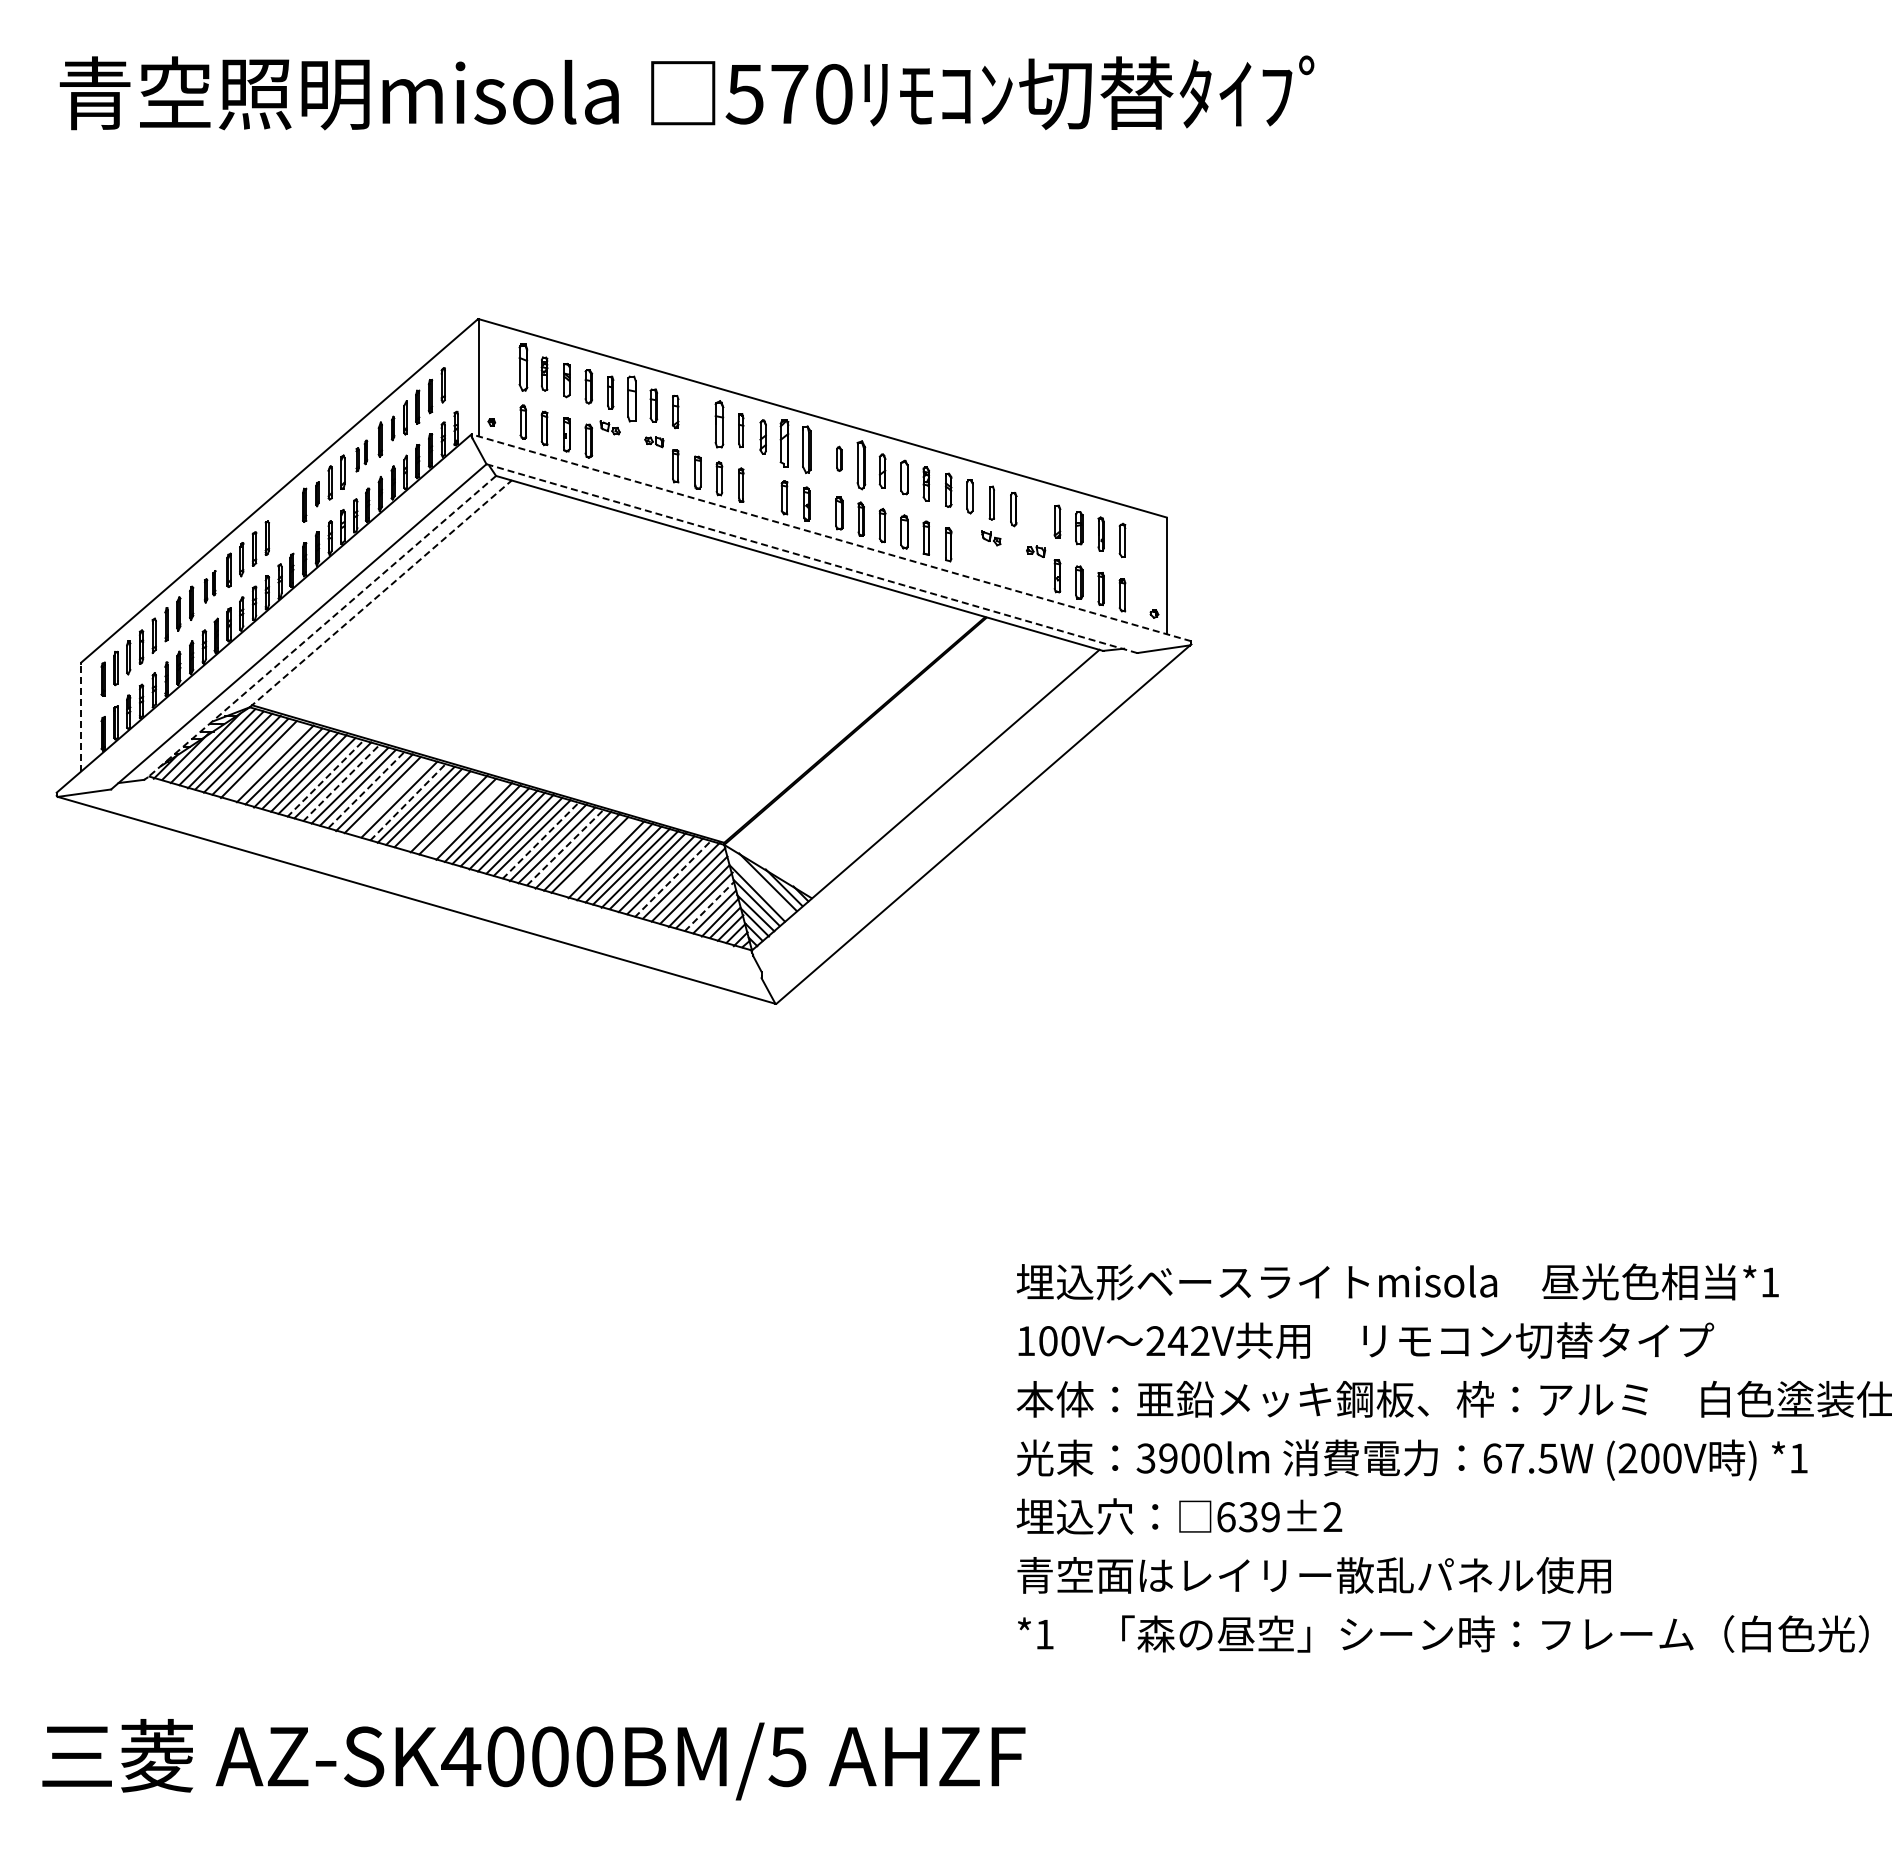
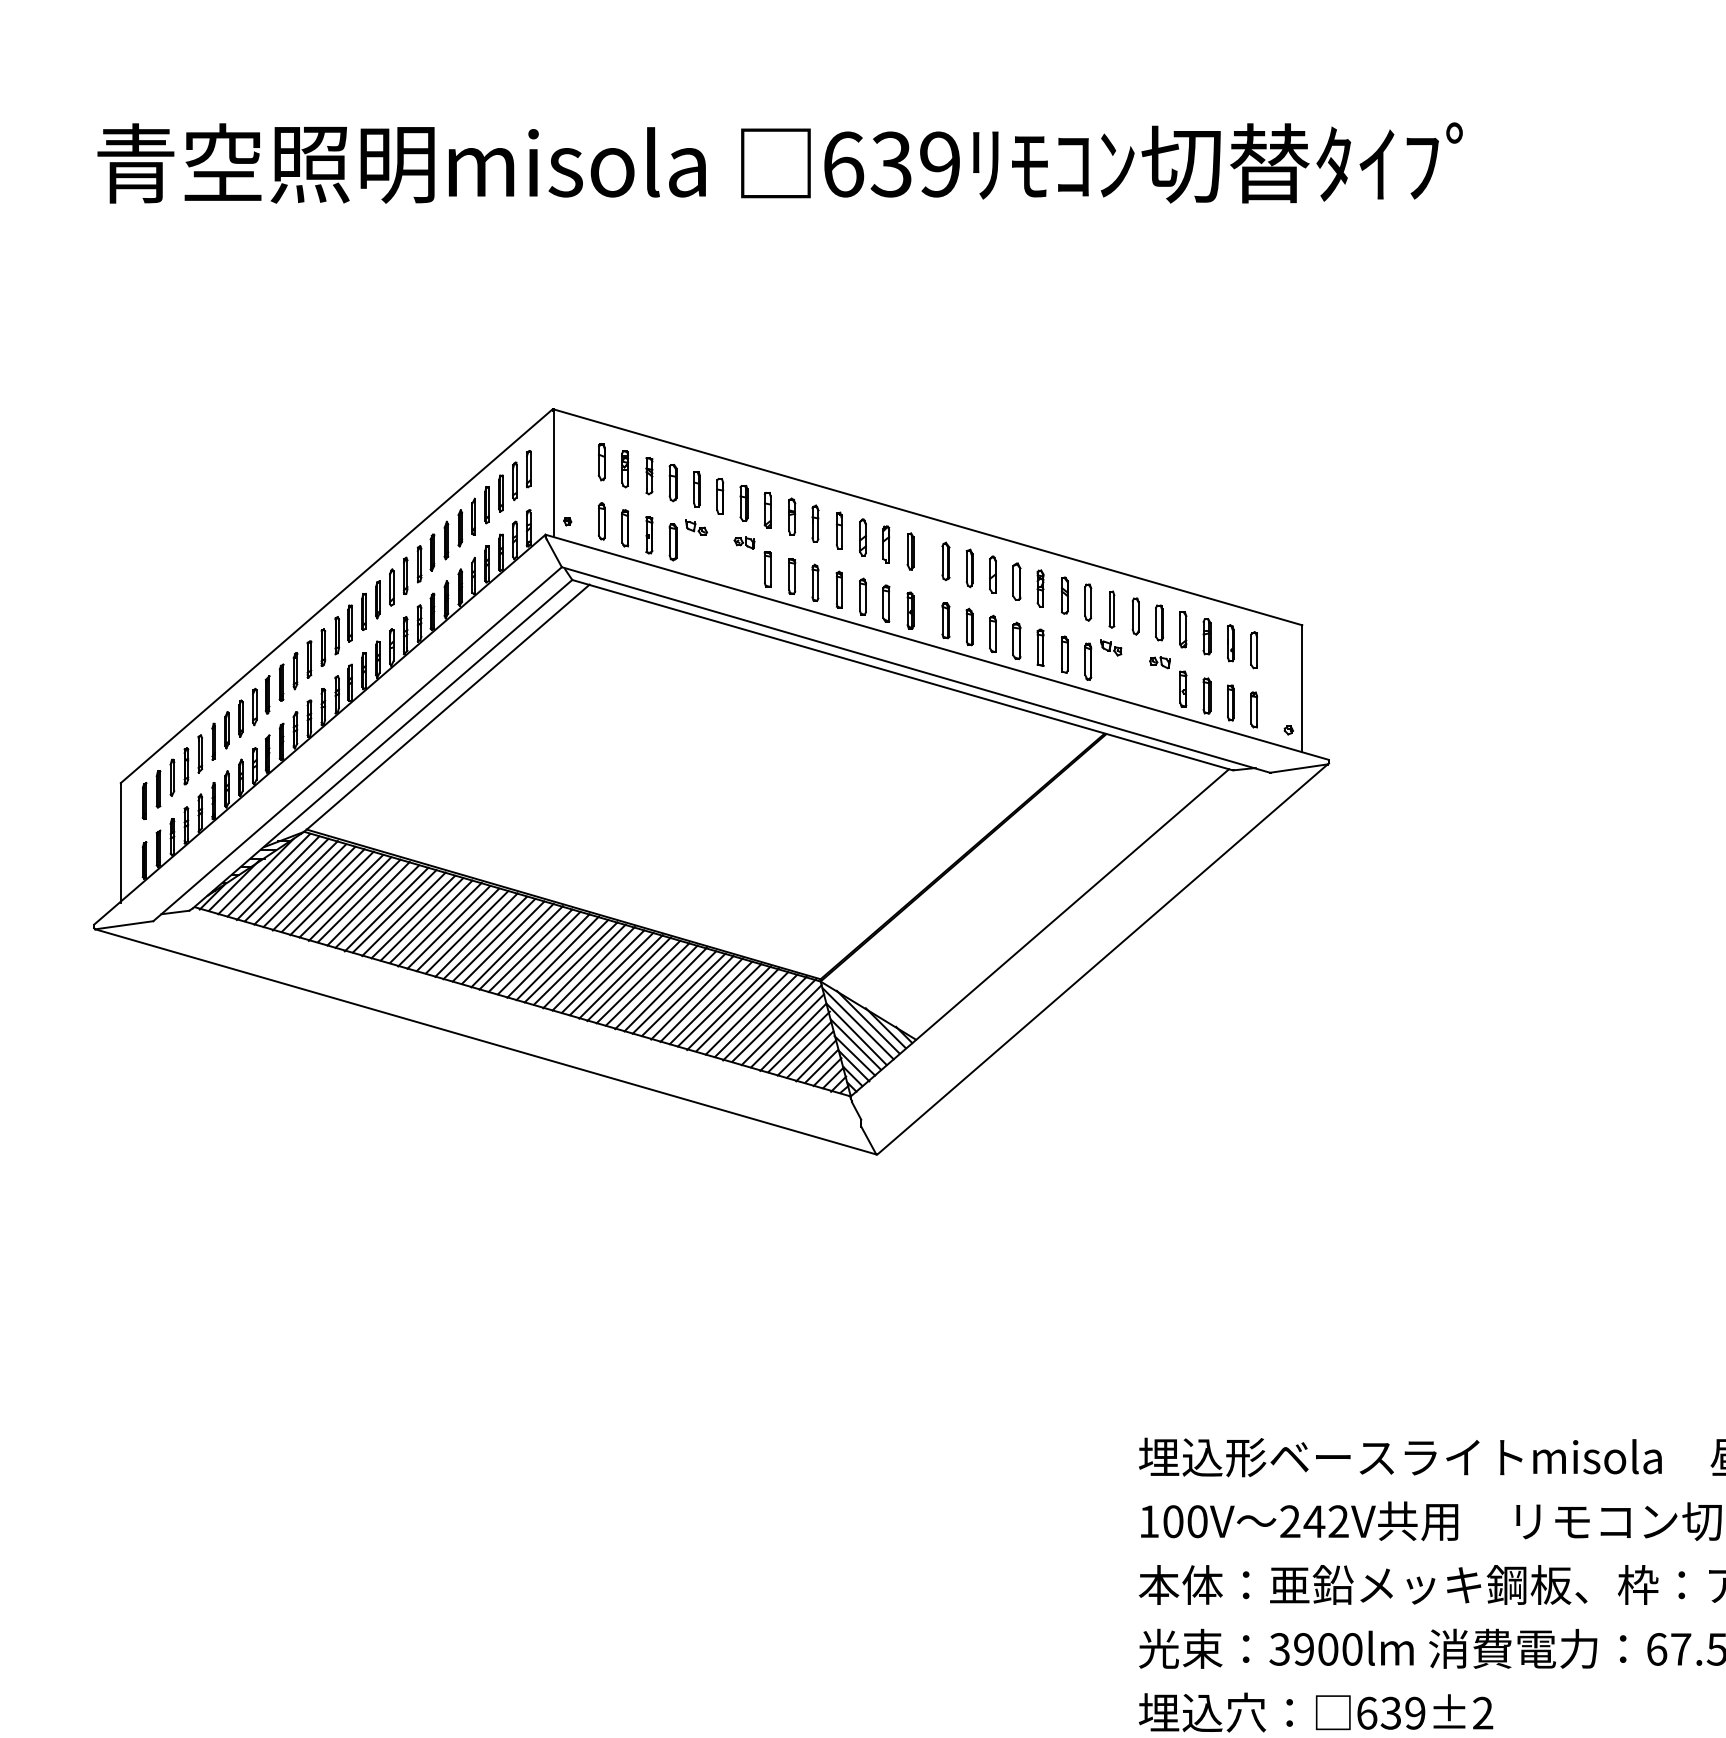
text: (788, 94) -> (890, 164), 570 -> 639
part: (522, 367) -> (601, 461), size x0.71
part: (455, 373) -> (528, 468), added
part: (631, 399) -> (719, 496), size x0.71
part: (697, 417) -> (791, 516), added
part: (719, 423) -> (815, 522), size x0.71
part: (392, 428) -> (459, 528), size x1.43
part: (784, 442) -> (886, 543), size x0.71
part: (806, 449) -> (910, 551), size x0.71
part: (361, 455) -> (425, 557), size x1.43
part: (839, 458) -> (946, 560), size x1.43
part: (860, 465) -> (968, 568), size x0.71
part: (762, 490) -> (862, 595), added
part: (317, 494) -> (377, 600), size x1.43
part: (1035, 515) -> (1159, 623), added
part: (285, 521) -> (343, 629), added
line: (830, 537) -> (936, 646), dashed -> solid
part: (969, 550) -> (1087, 661), added
line: (811, 558) -> (915, 669), dashed -> solid
part: (209, 586) -> (260, 700), size x1.43
line: (381, 593) -> (447, 707), dashed -> solid
line: (321, 626) -> (382, 743), dashed -> solid
line: (81, 717) -> (121, 842), dashed -> solid
line: (267, 761) -> (323, 890), added
line: (325, 778) -> (386, 909), dashed -> solid
line: (341, 782) -> (404, 913), dashed -> solid
line: (366, 789) -> (431, 921), dashed -> solid
line: (390, 797) -> (457, 929), added
line: (408, 802) -> (476, 935), dashed -> solid
line: (441, 811) -> (512, 945), added
line: (465, 818) -> (539, 952), added
line: (541, 840) -> (621, 976), dashed -> solid
line: (565, 847) -> (647, 984), dashed -> solid
line: (598, 857) -> (683, 995), added
line: (673, 878) -> (765, 1018), dashed -> solid
line: (758, 883) -> (857, 1023), added
line: (709, 906) -> (804, 1048), dashed -> solid

